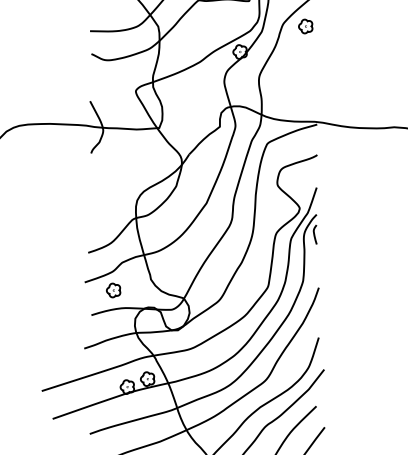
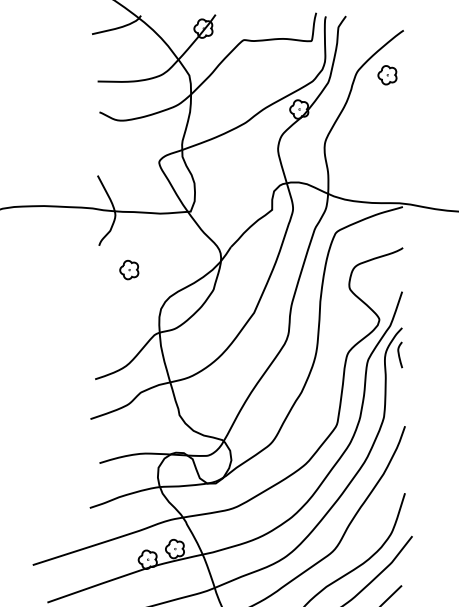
part: (113, 290) -> (129, 270), moved

